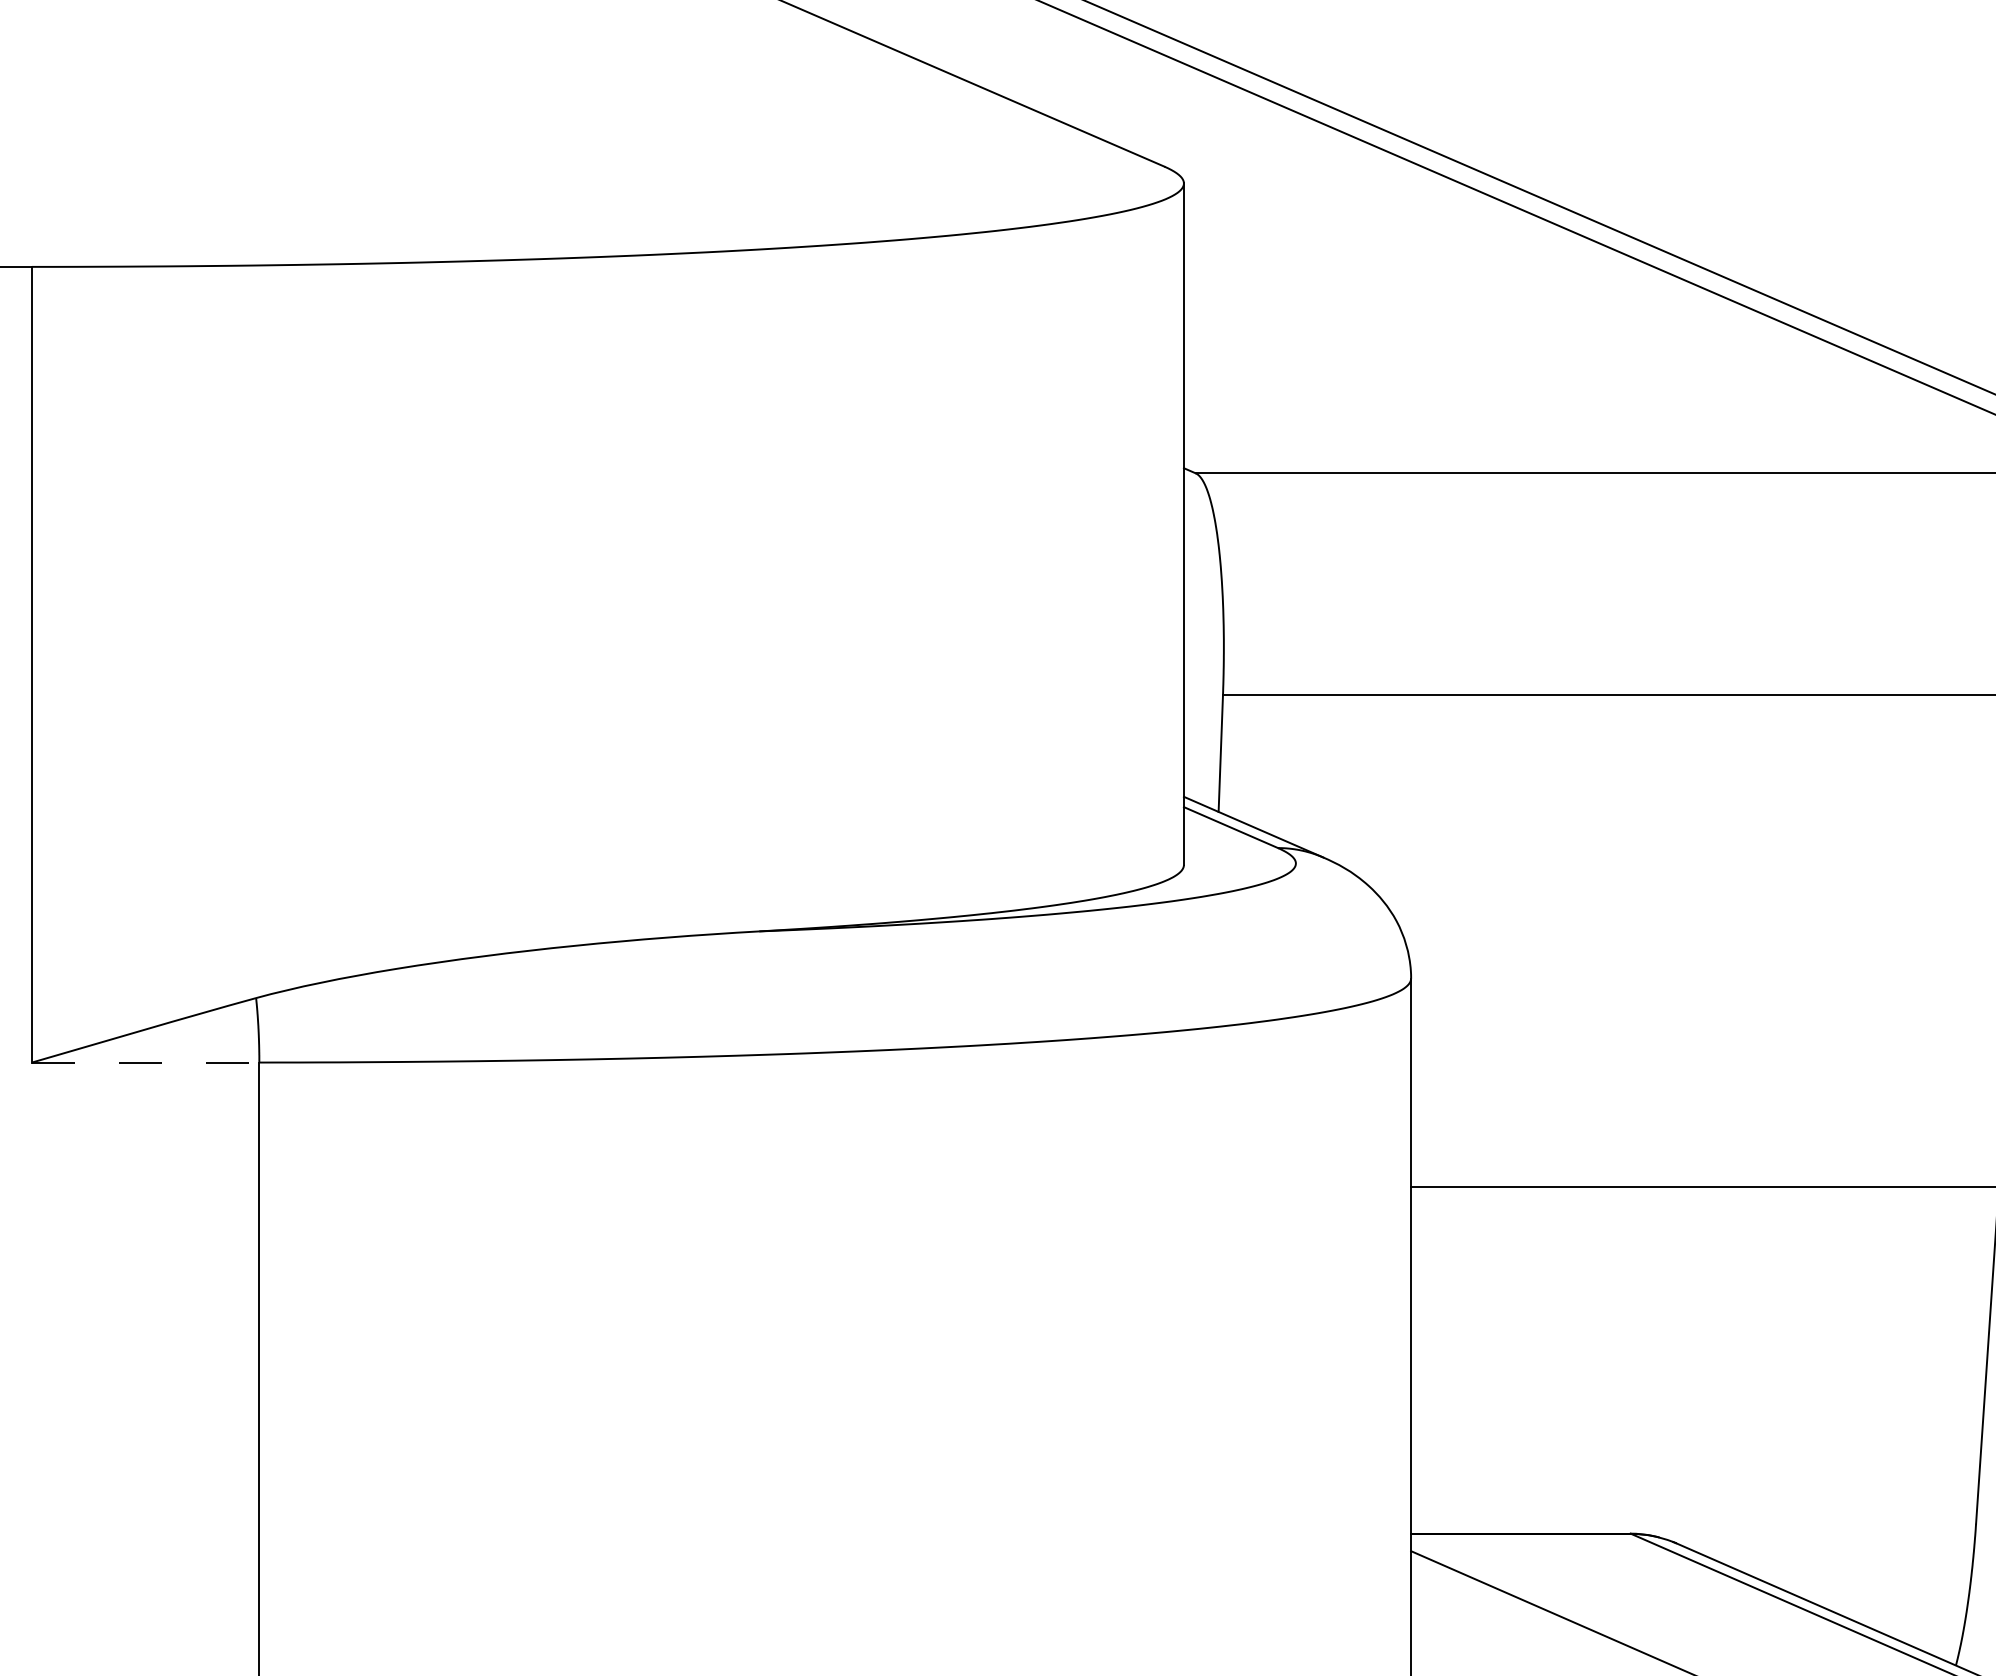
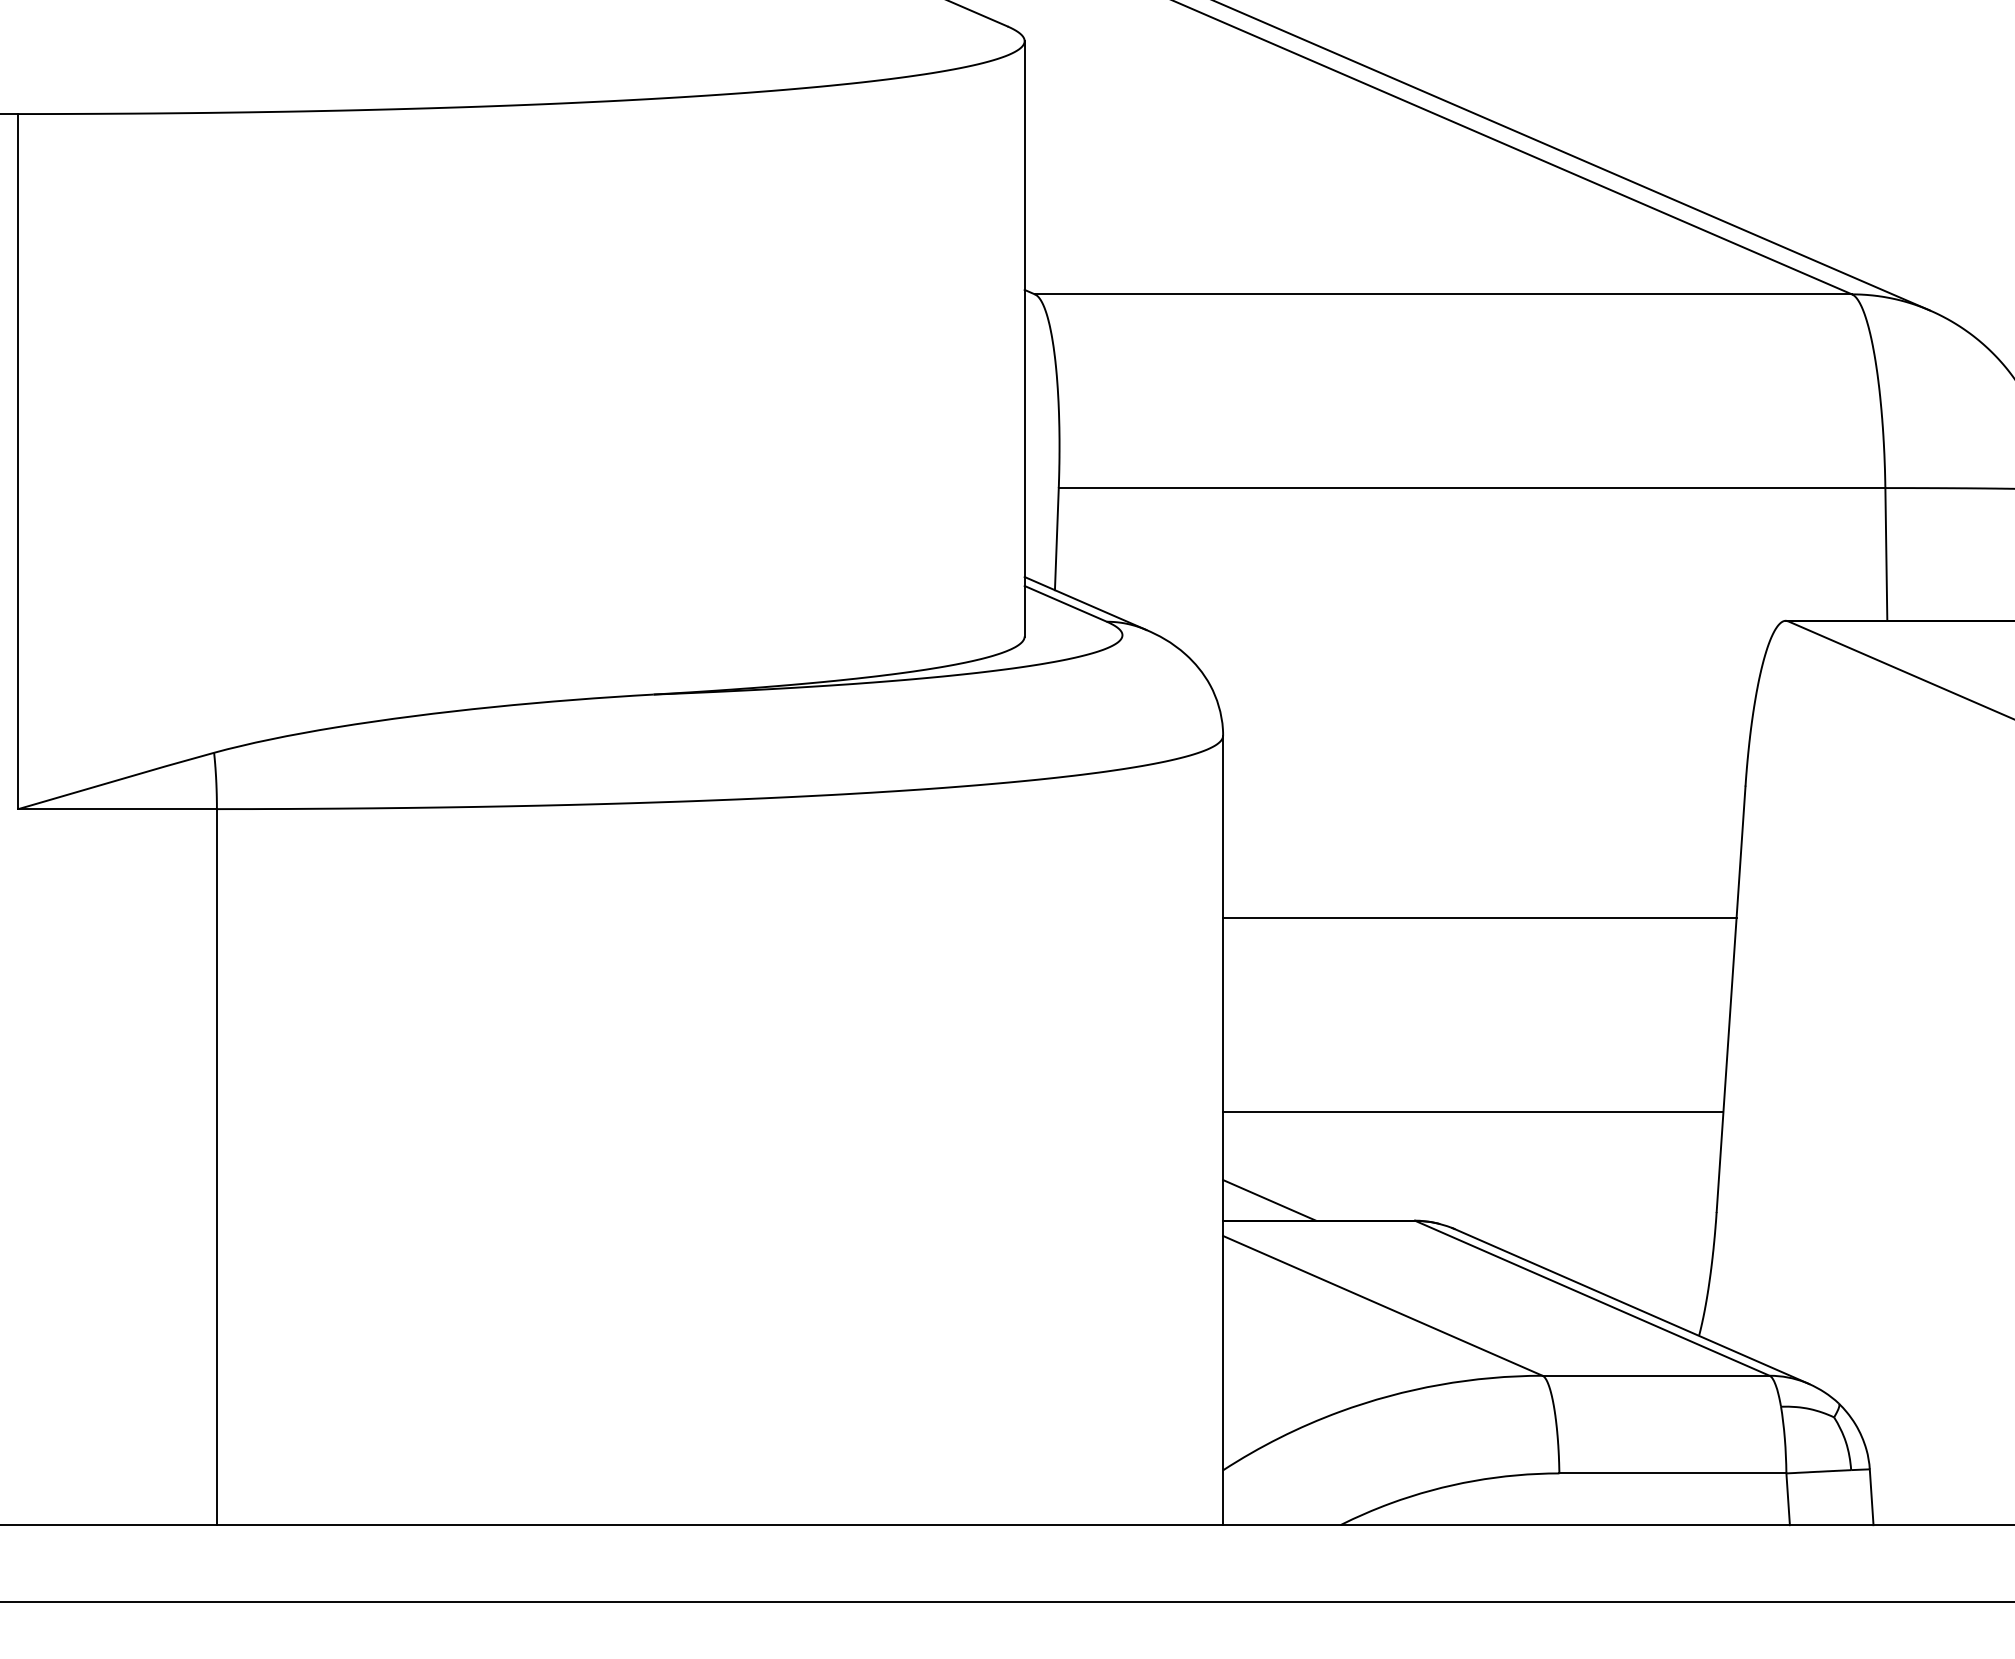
line: (146, 1062) -> (118, 809), dashed -> solid
line: (1697, 1408) -> (1473, 1111), added
line: (1464, 1510) -> (1269, 1200), added

